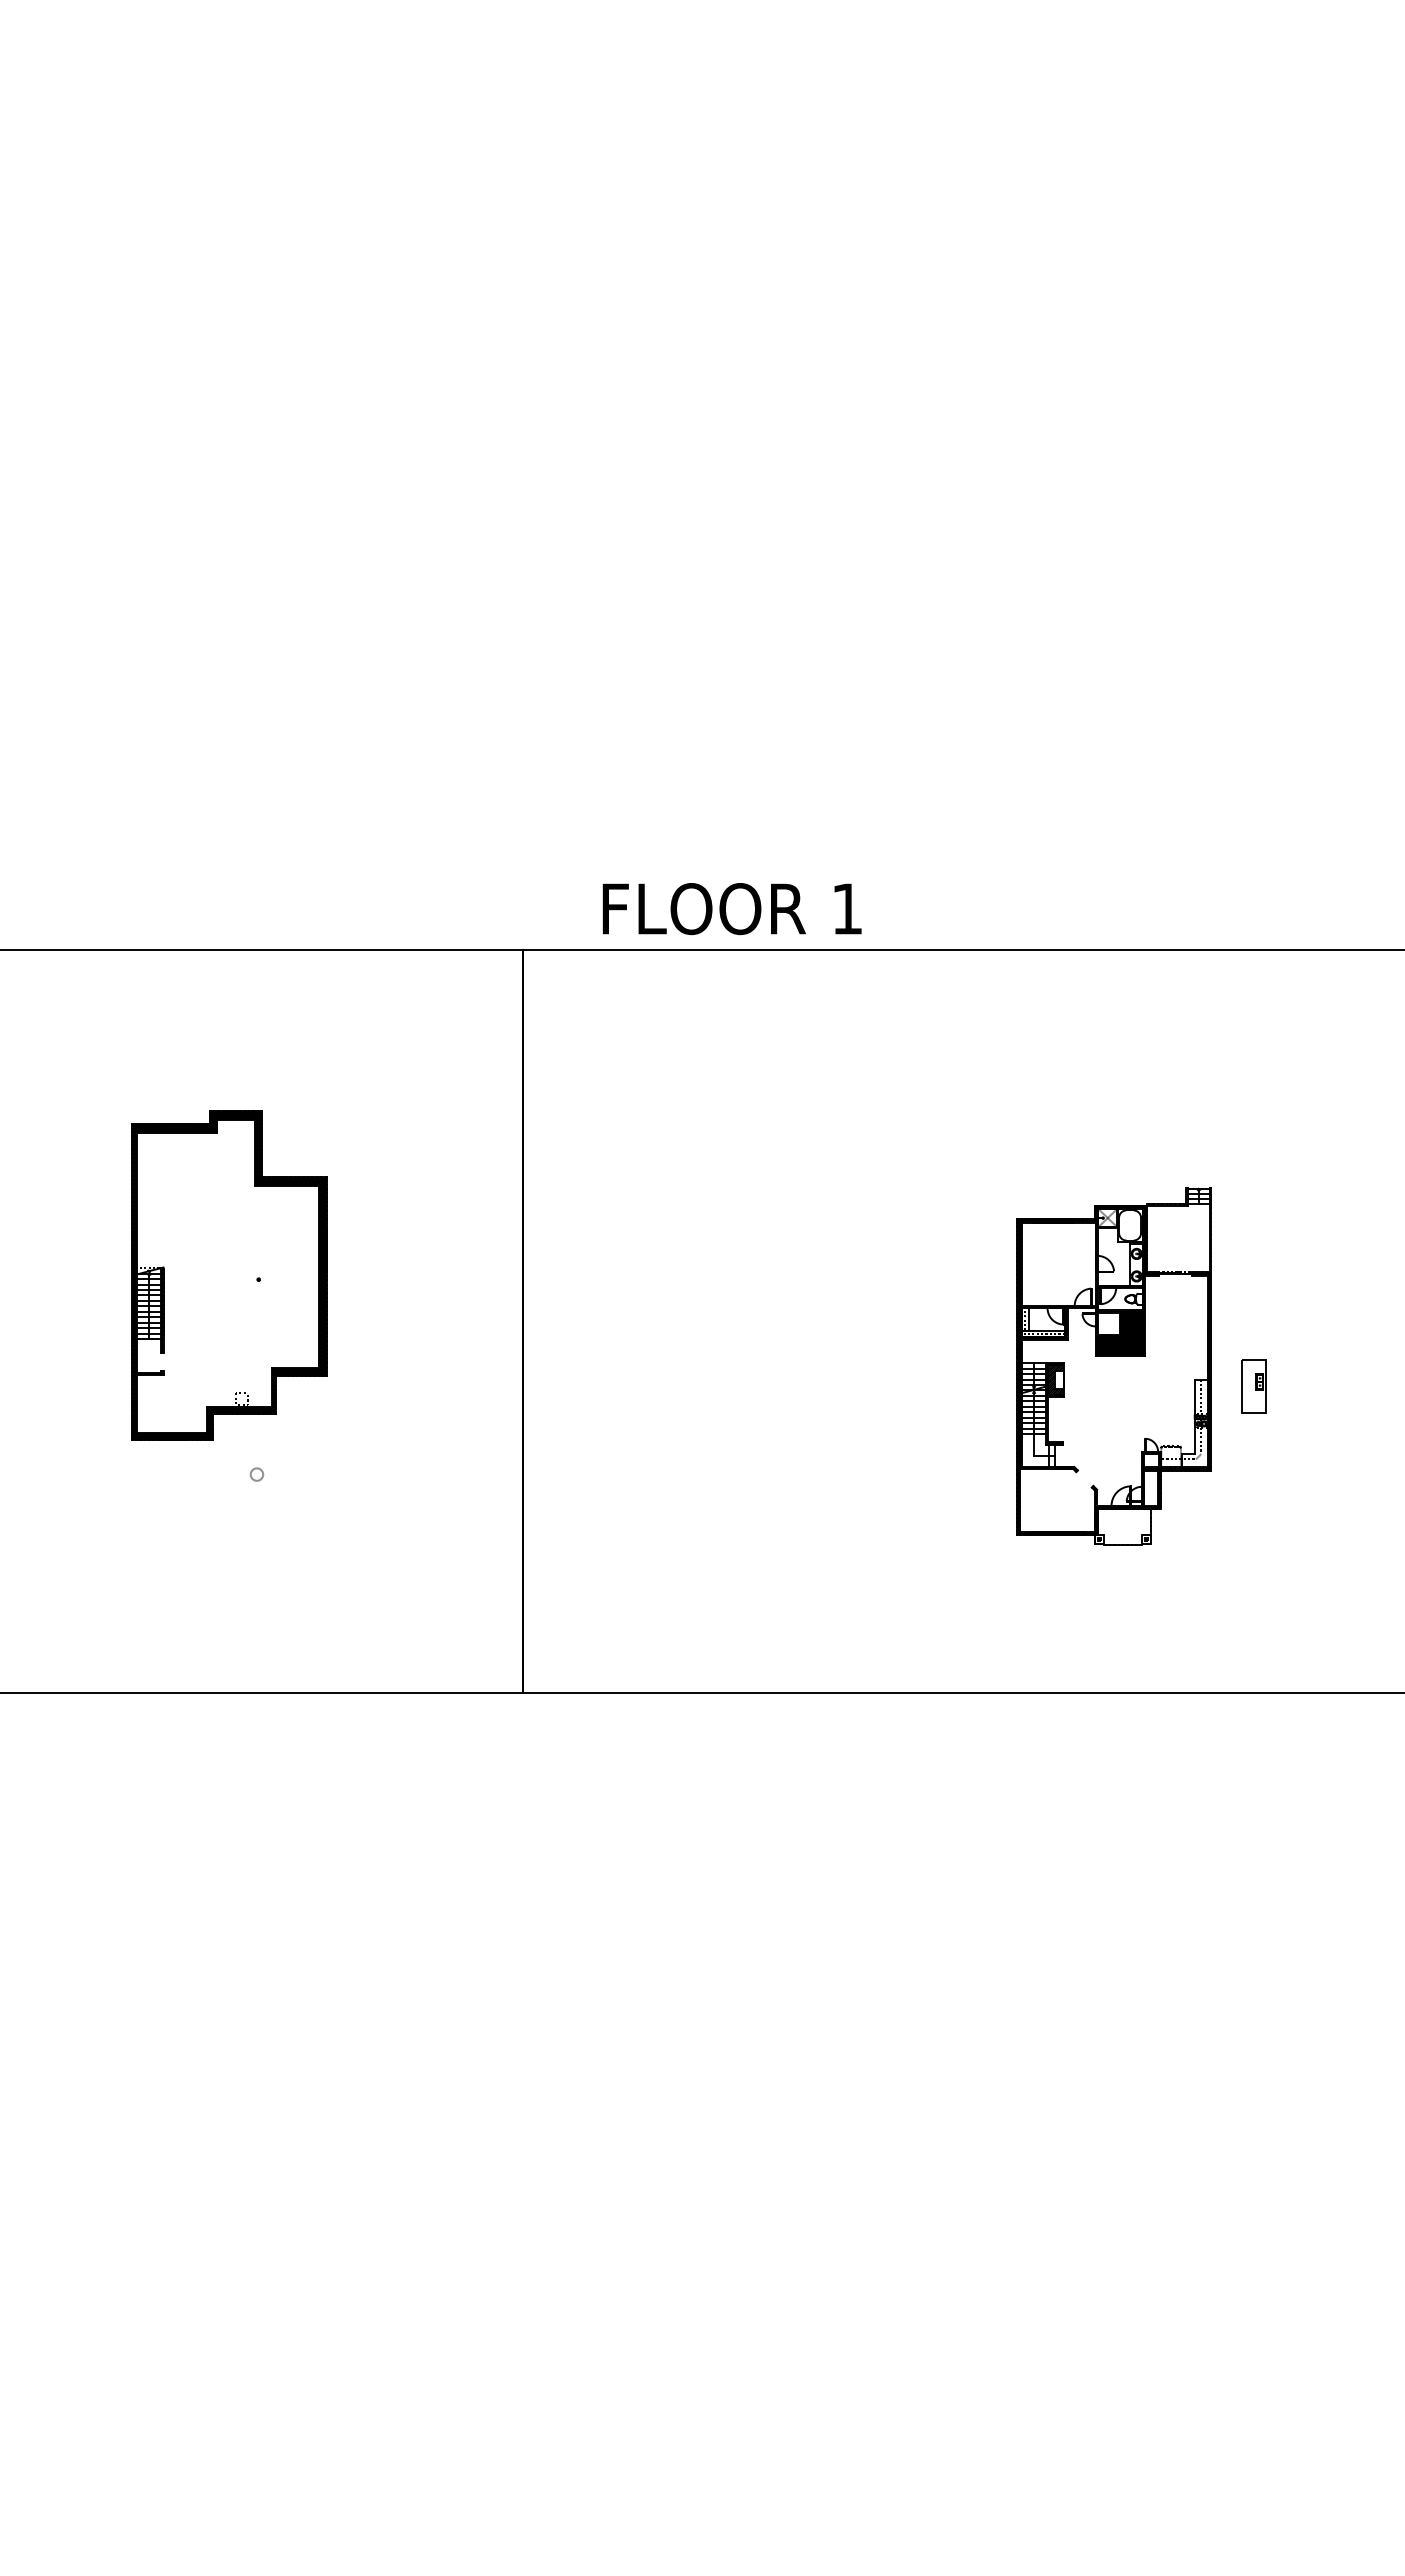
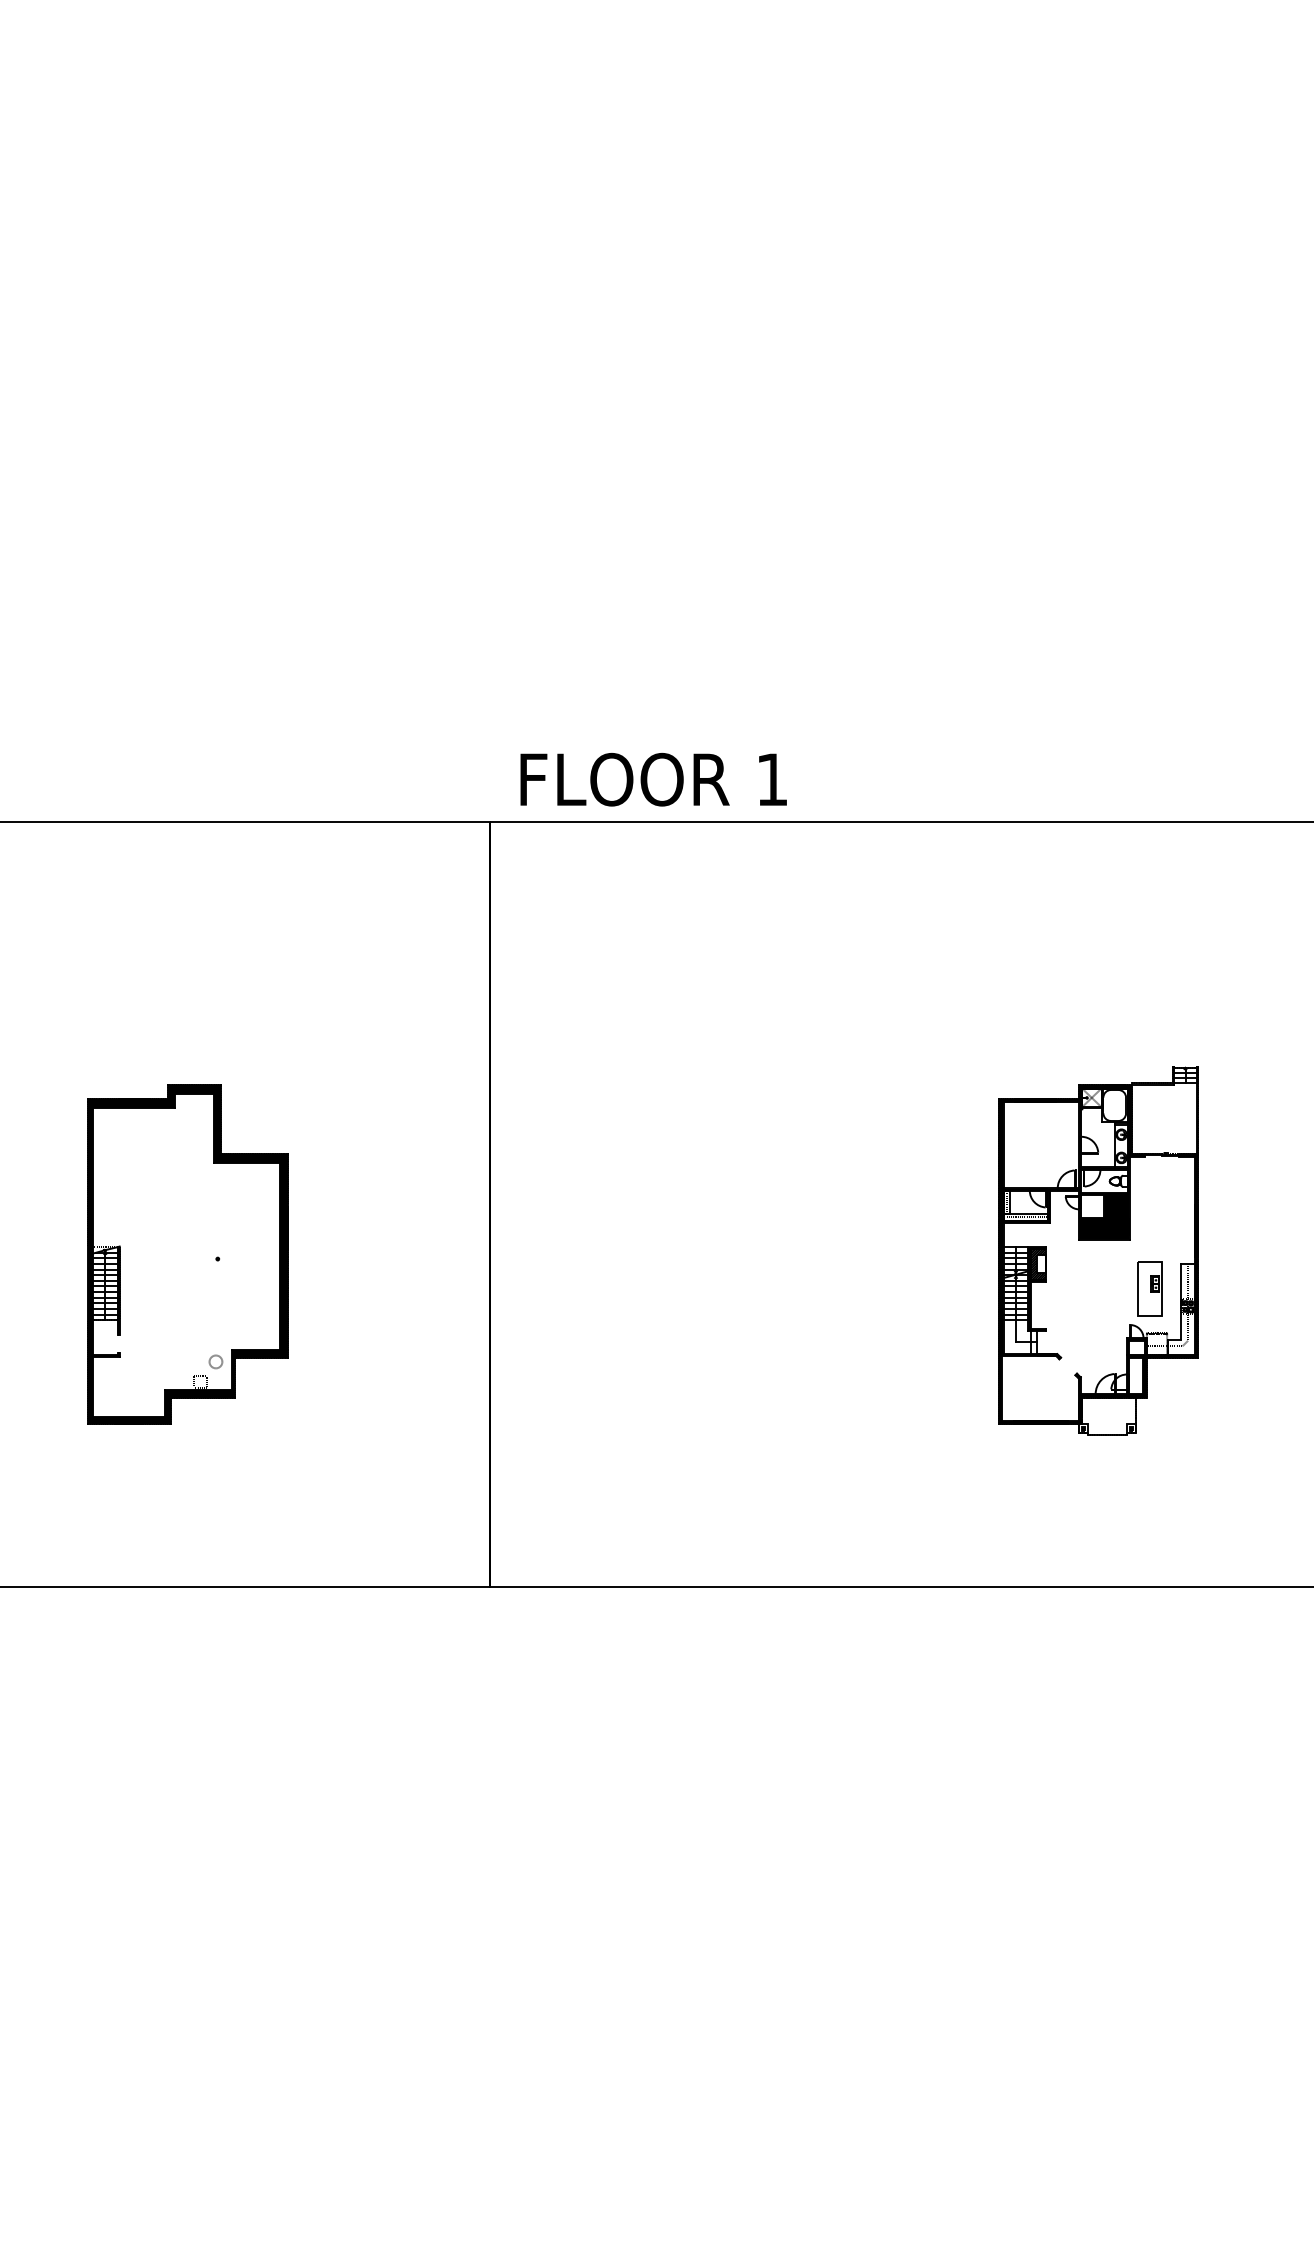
text: (731, 909) -> (652, 780), moved
part: (229, 1275) -> (187, 1254), moved
part: (1253, 1386) -> (1149, 1288), moved

